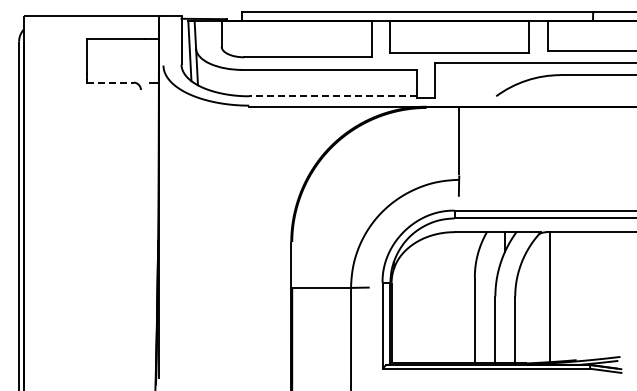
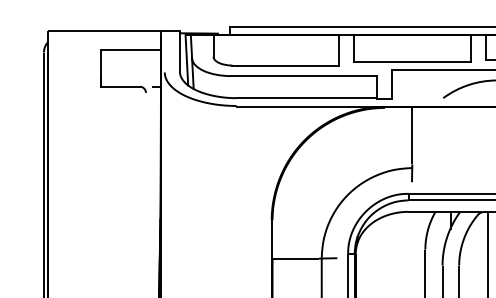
line: (110, 82) -> (120, 86), dashed -> solid
line: (332, 96) -> (306, 98), dashed -> solid

